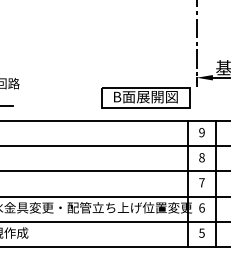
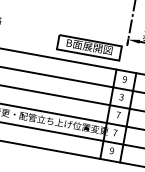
text: (201, 157) -> (121, 97), 8 -> 3
text: (201, 207) -> (114, 132), 6 -> 7
text: (201, 232) -> (111, 150), 5 -> 9

